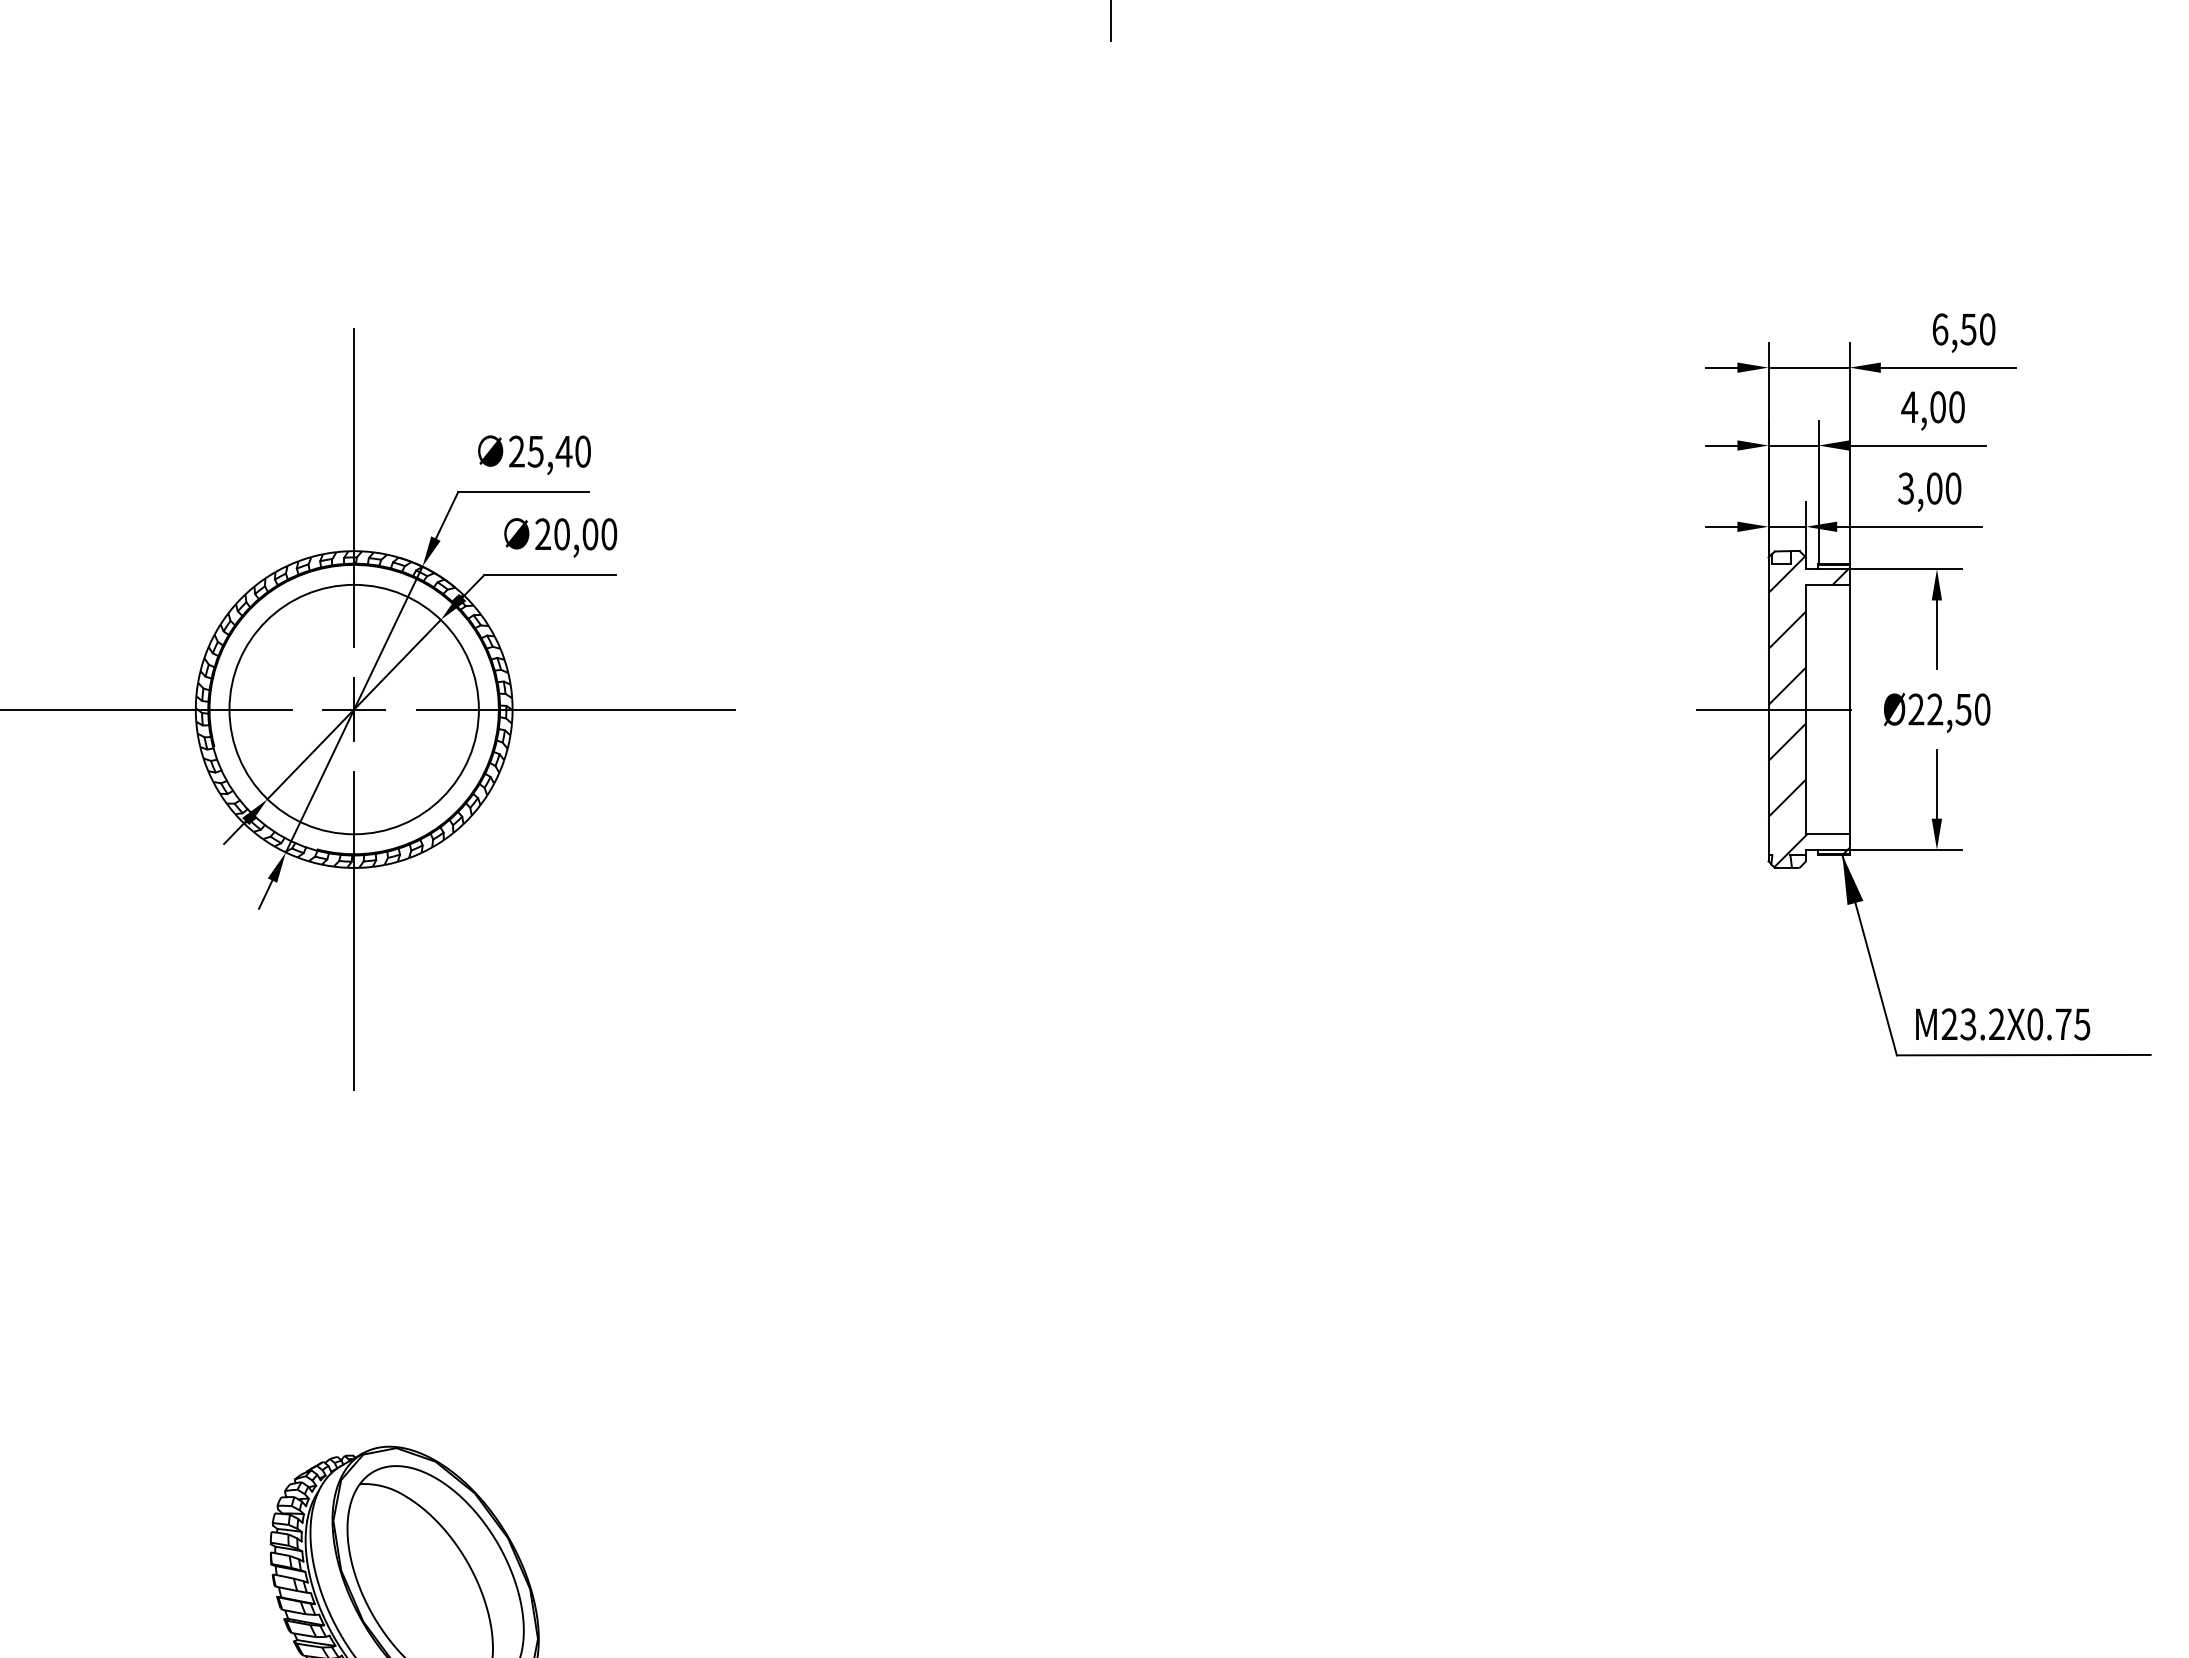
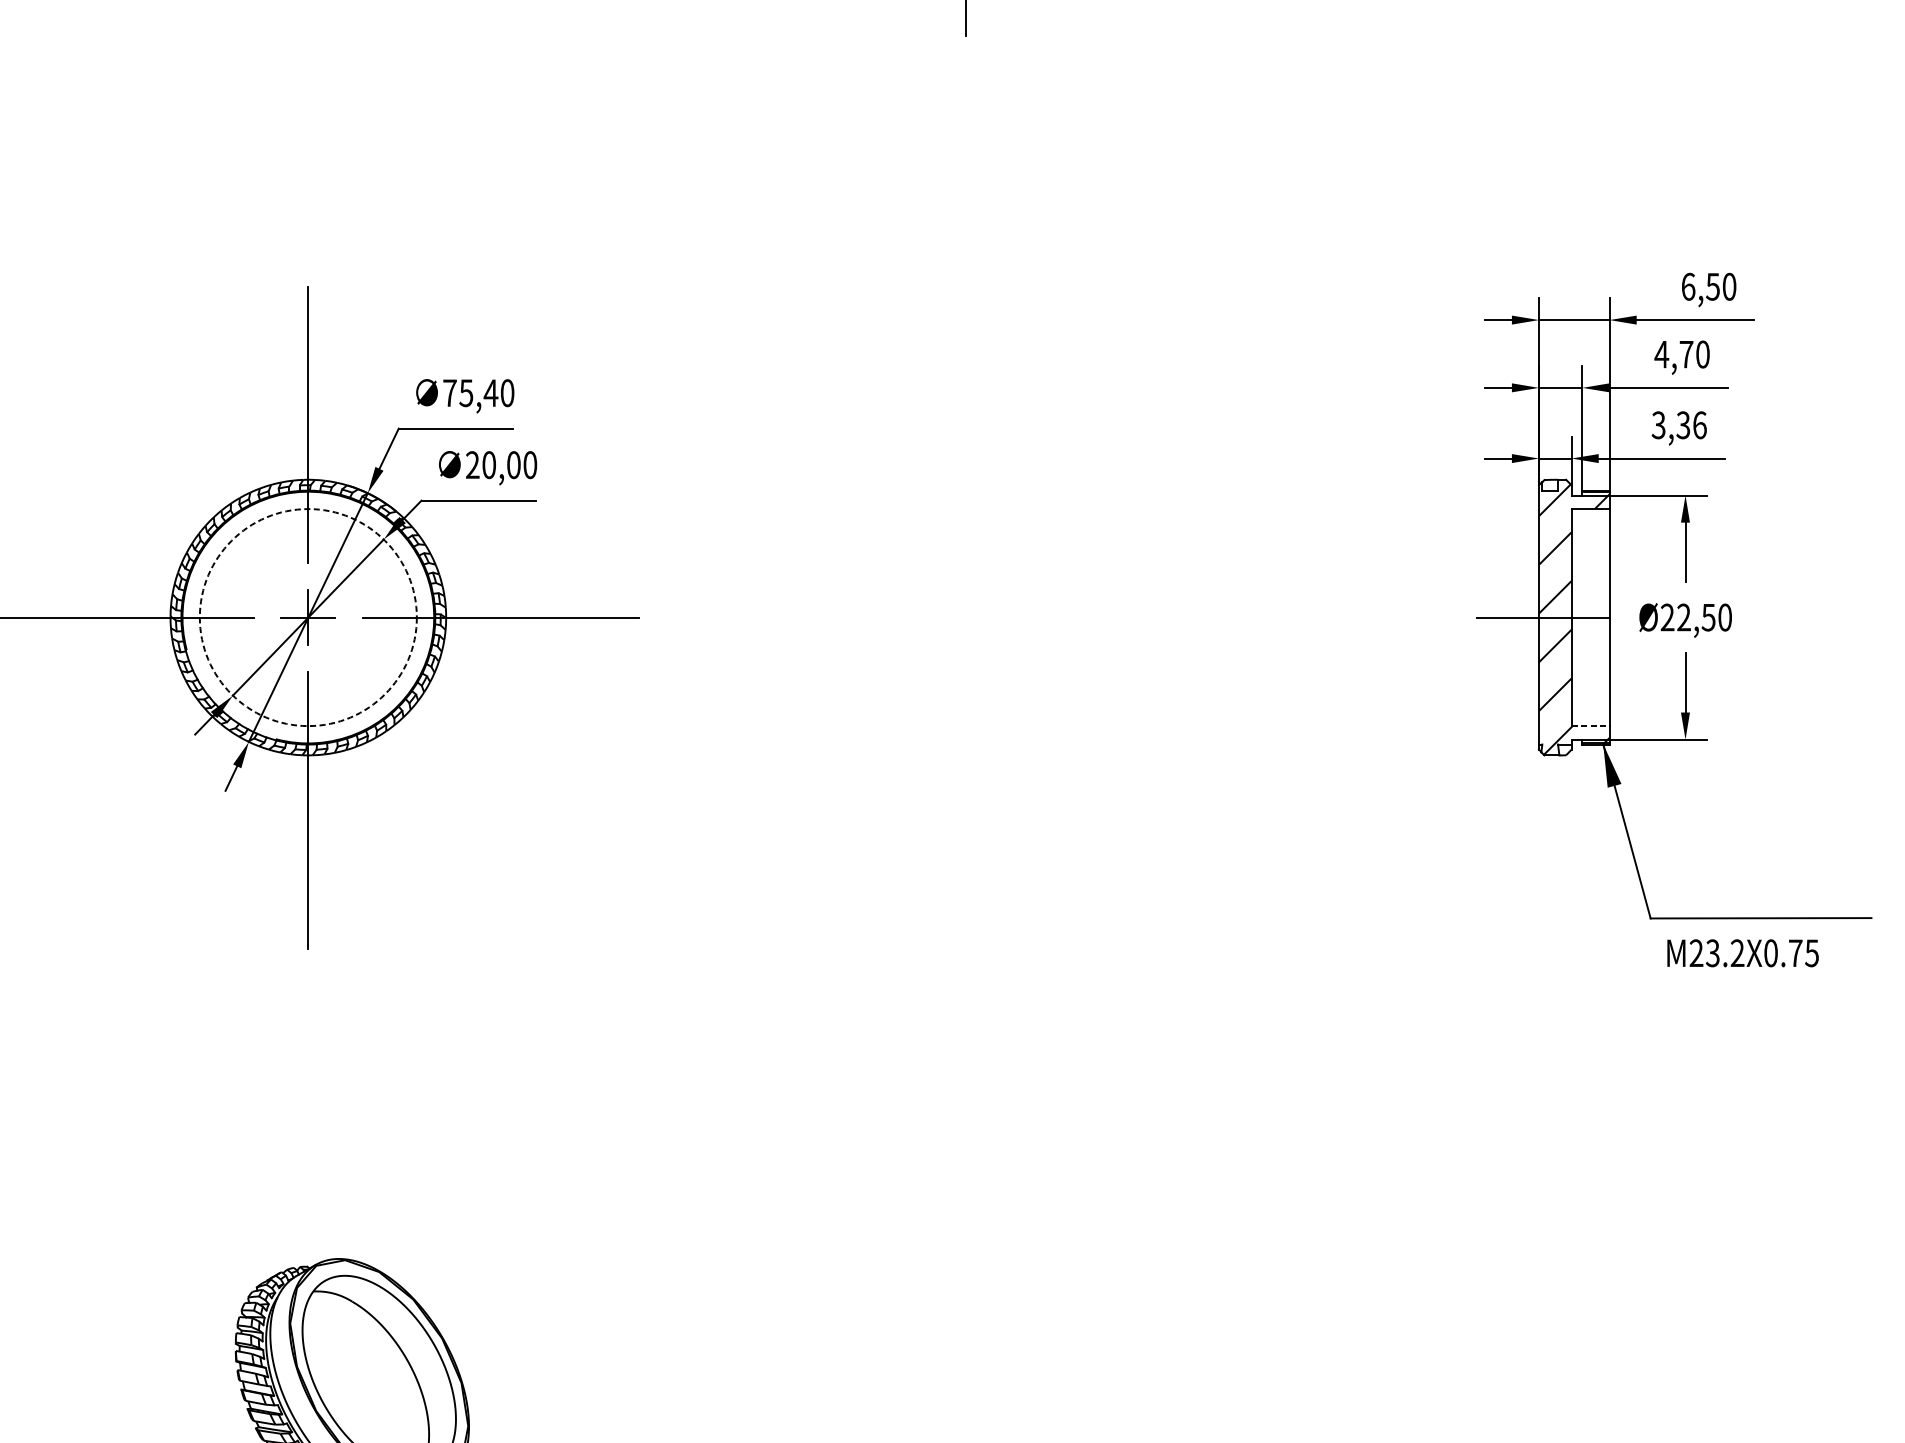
text: (1937, 407) -> (1685, 354), 4,00 -> 4,70
text: (516, 451) -> (449, 393), 25,40 -> 75,40
text: (1943, 488) -> (1691, 425), 3,00 -> 3,36
circle: (353, 709) -> (307, 617), solid -> dashed
line: (1827, 834) -> (1590, 726), solid -> dashed
text: (2003, 1024) -> (1743, 953), moved

